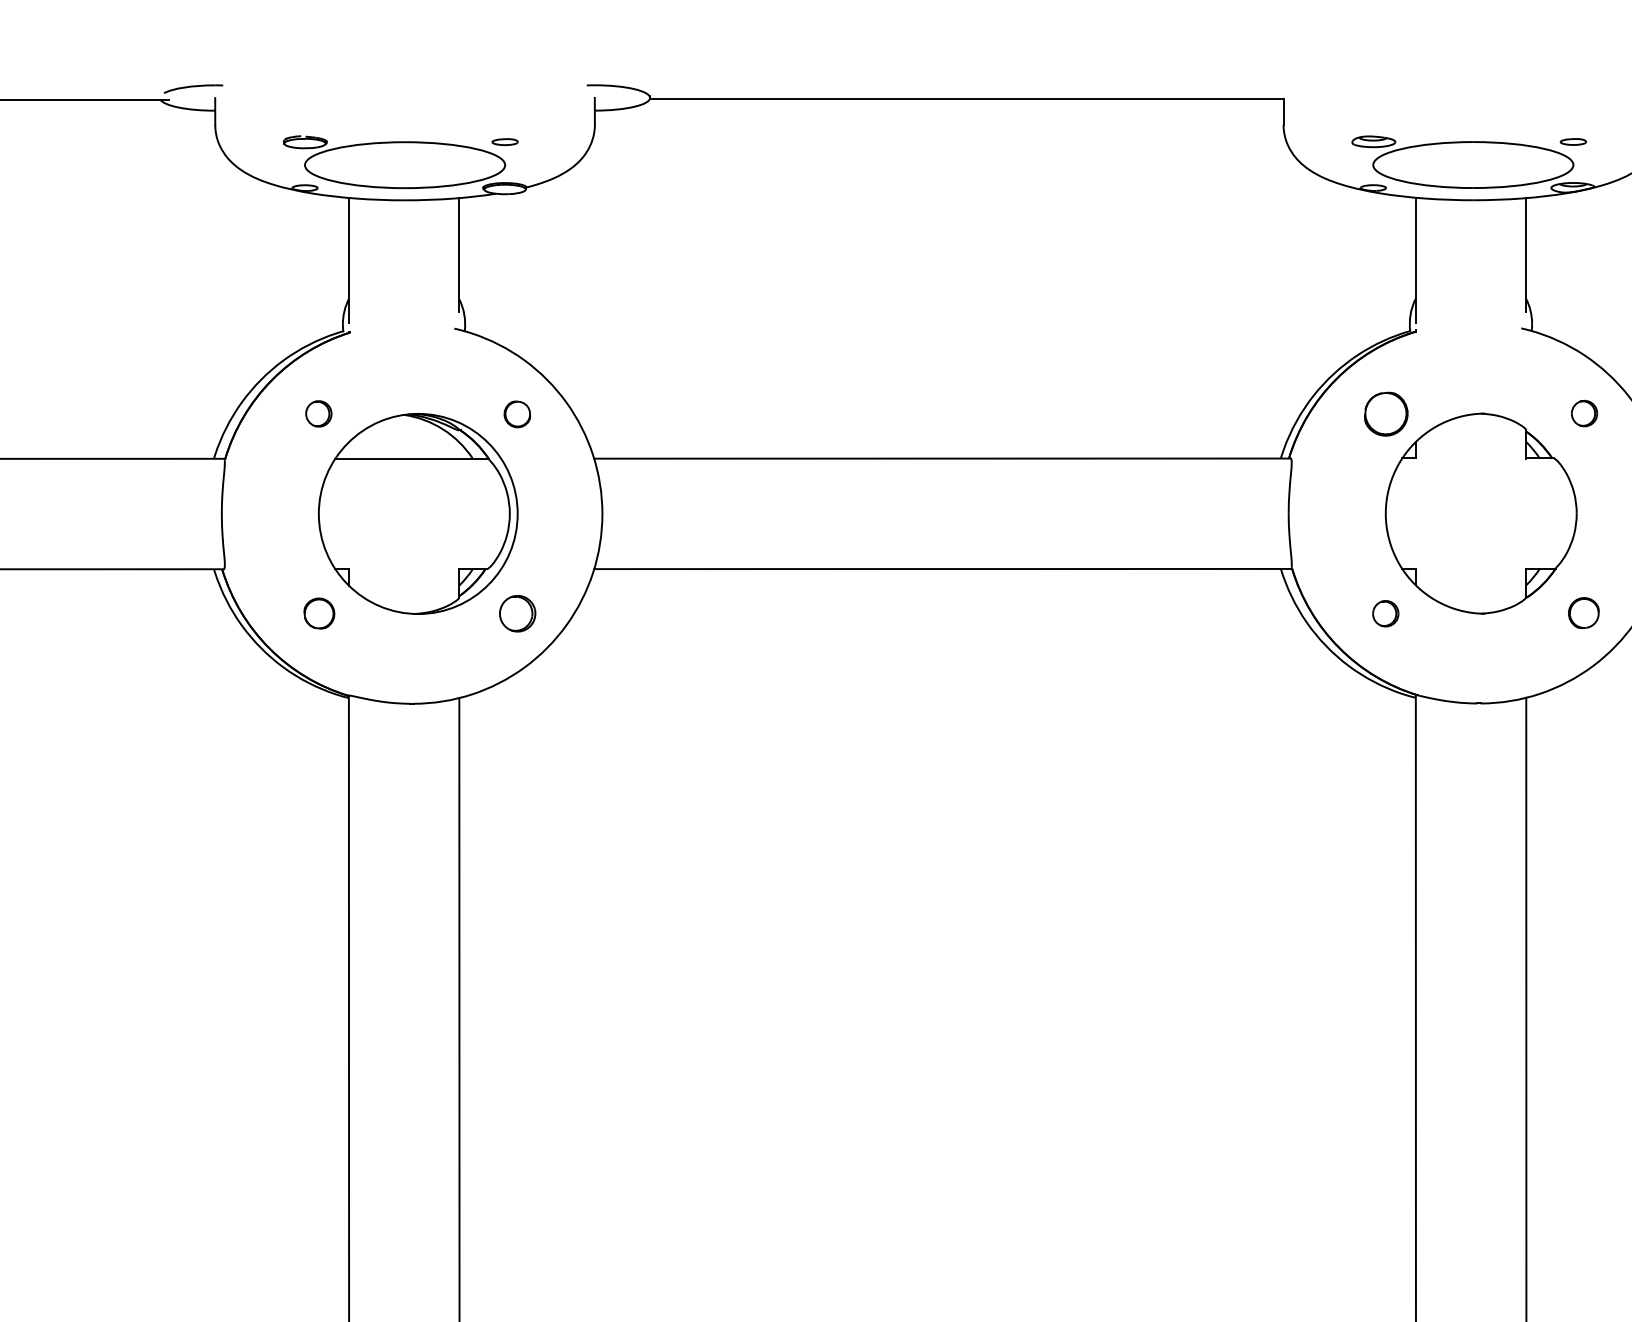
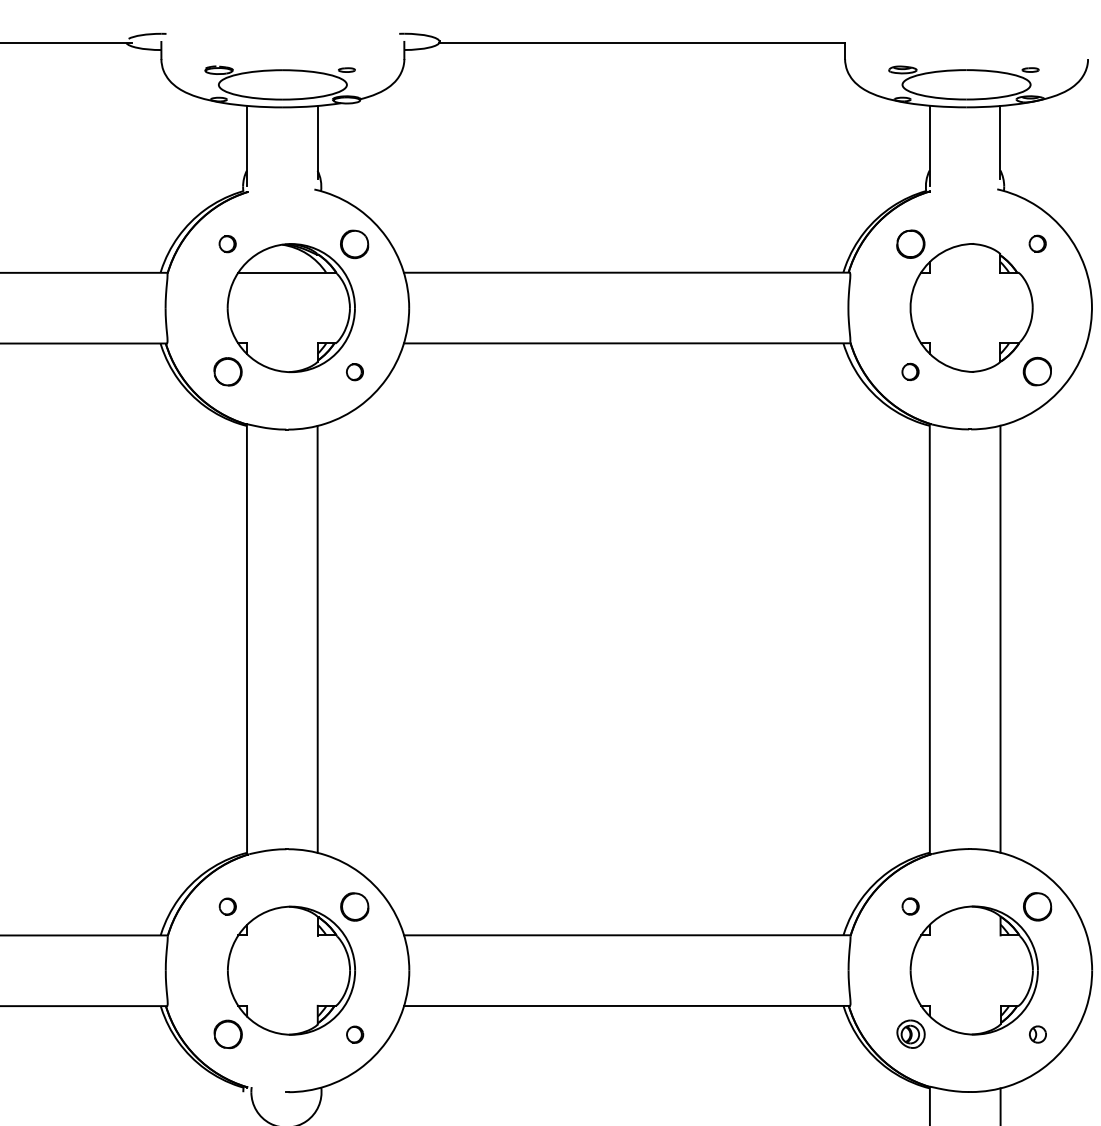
part: (516, 414) -> (354, 244), size x1.67
part: (318, 612) -> (227, 371), size x1.43
part: (1582, 612) -> (1036, 371), size x1.43
part: (516, 614) -> (354, 372), size x0.71

